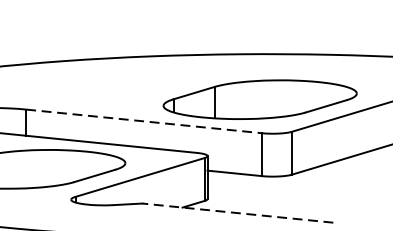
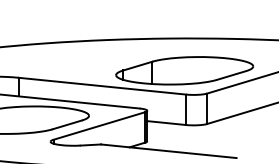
line: (144, 121) -> (102, 86), dashed -> solid
line: (237, 213) -> (168, 151), dashed -> solid

